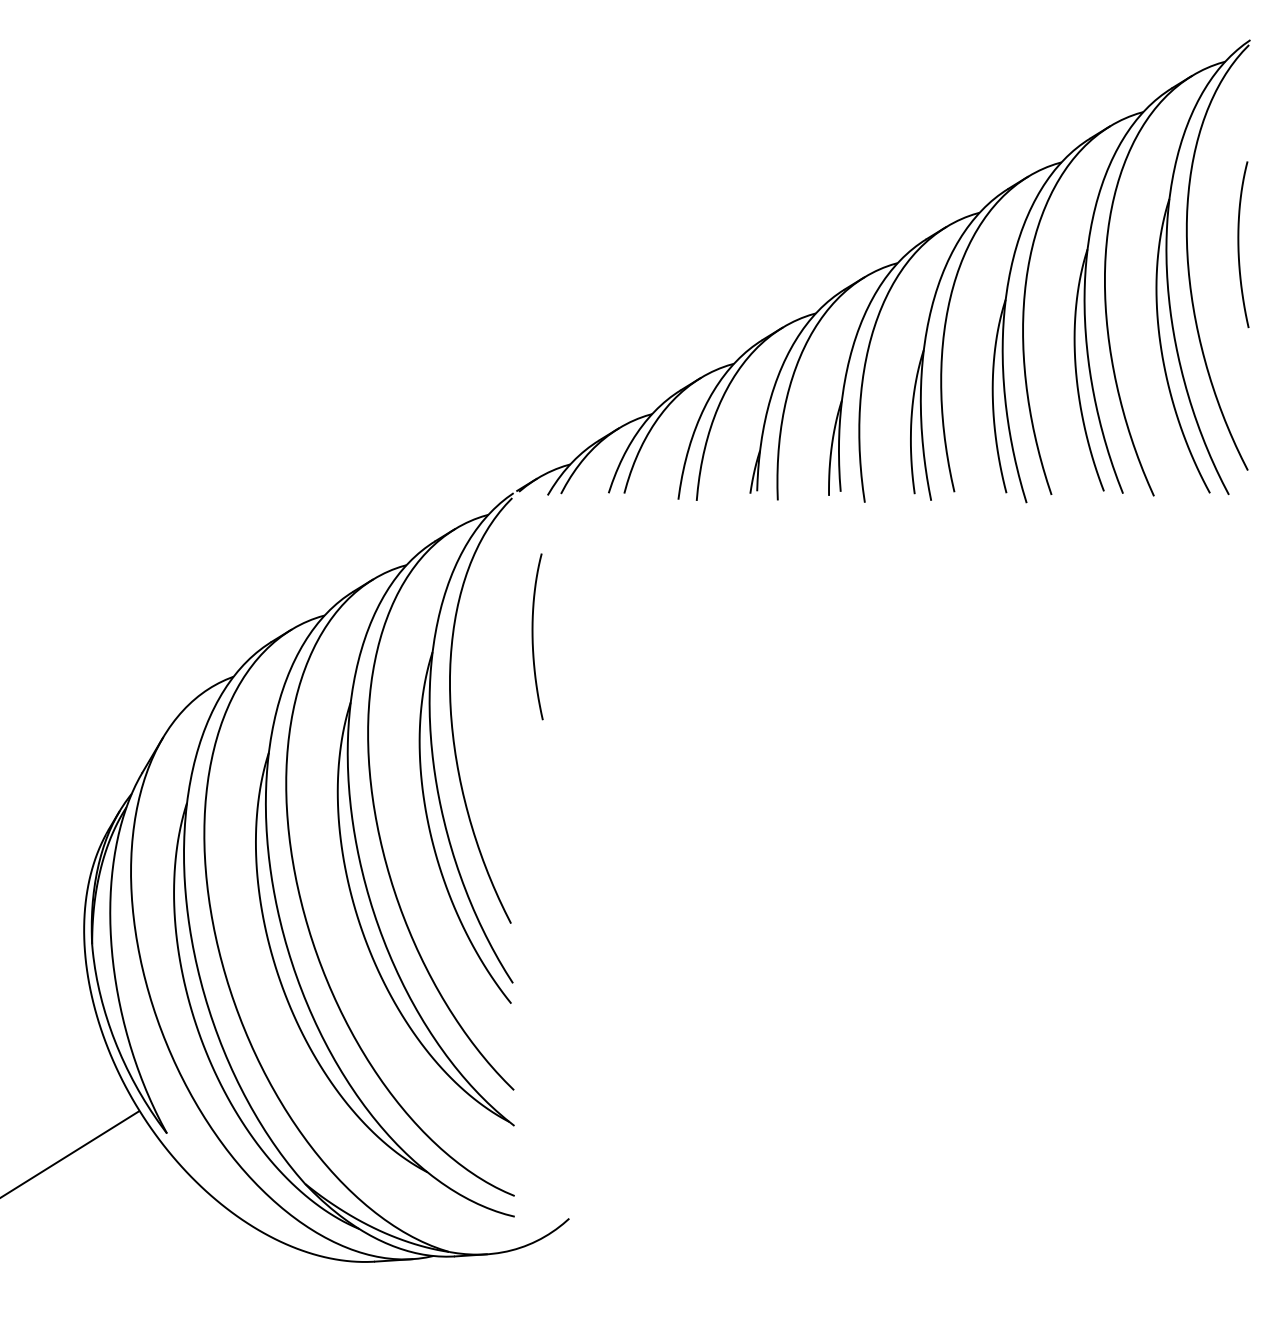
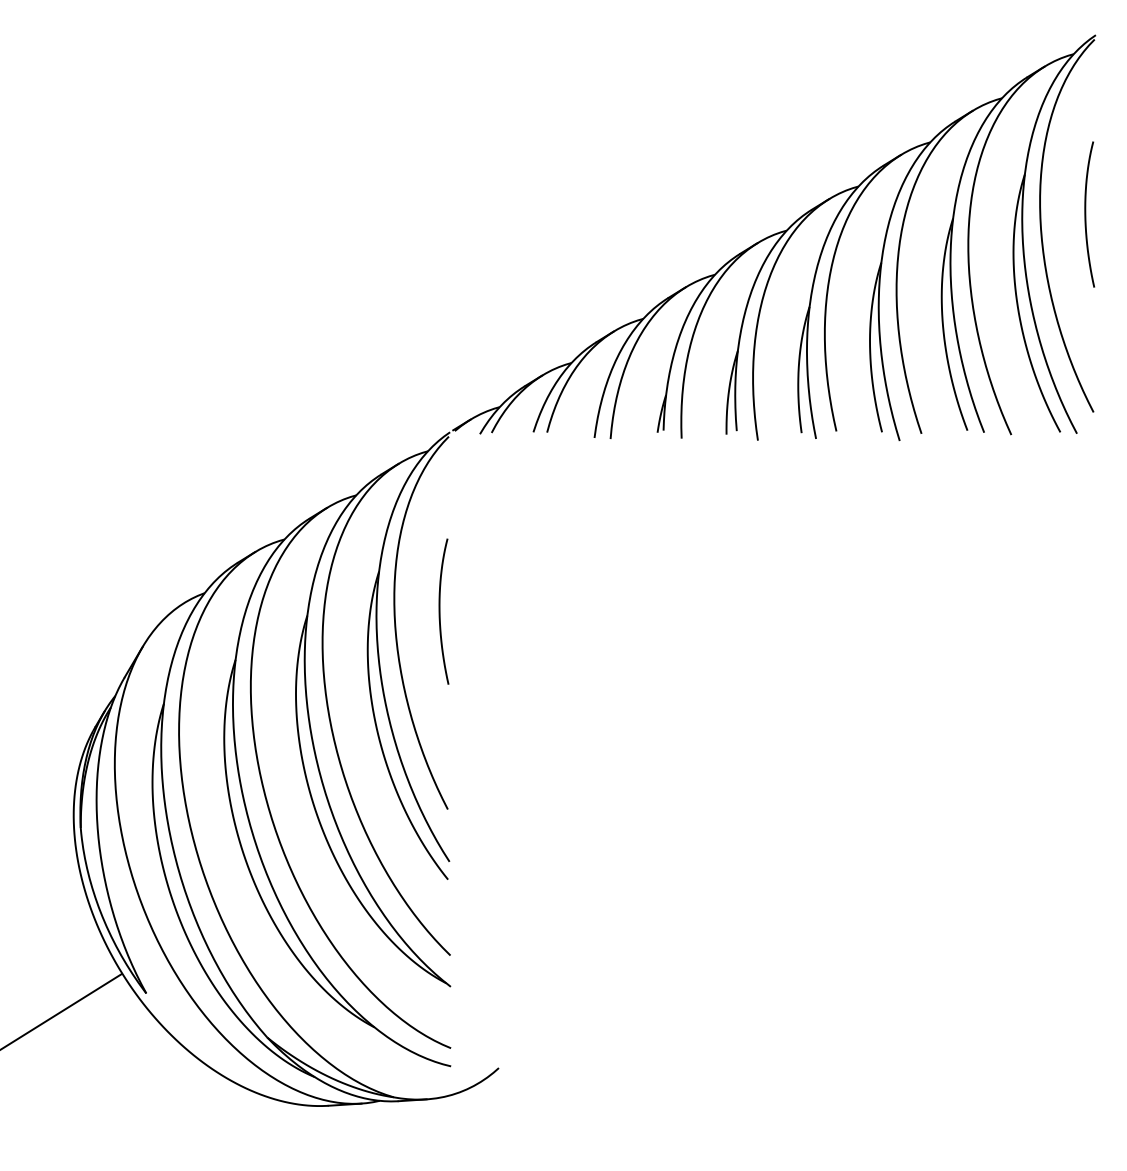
curve: (533, 636) -> (440, 611), moved

